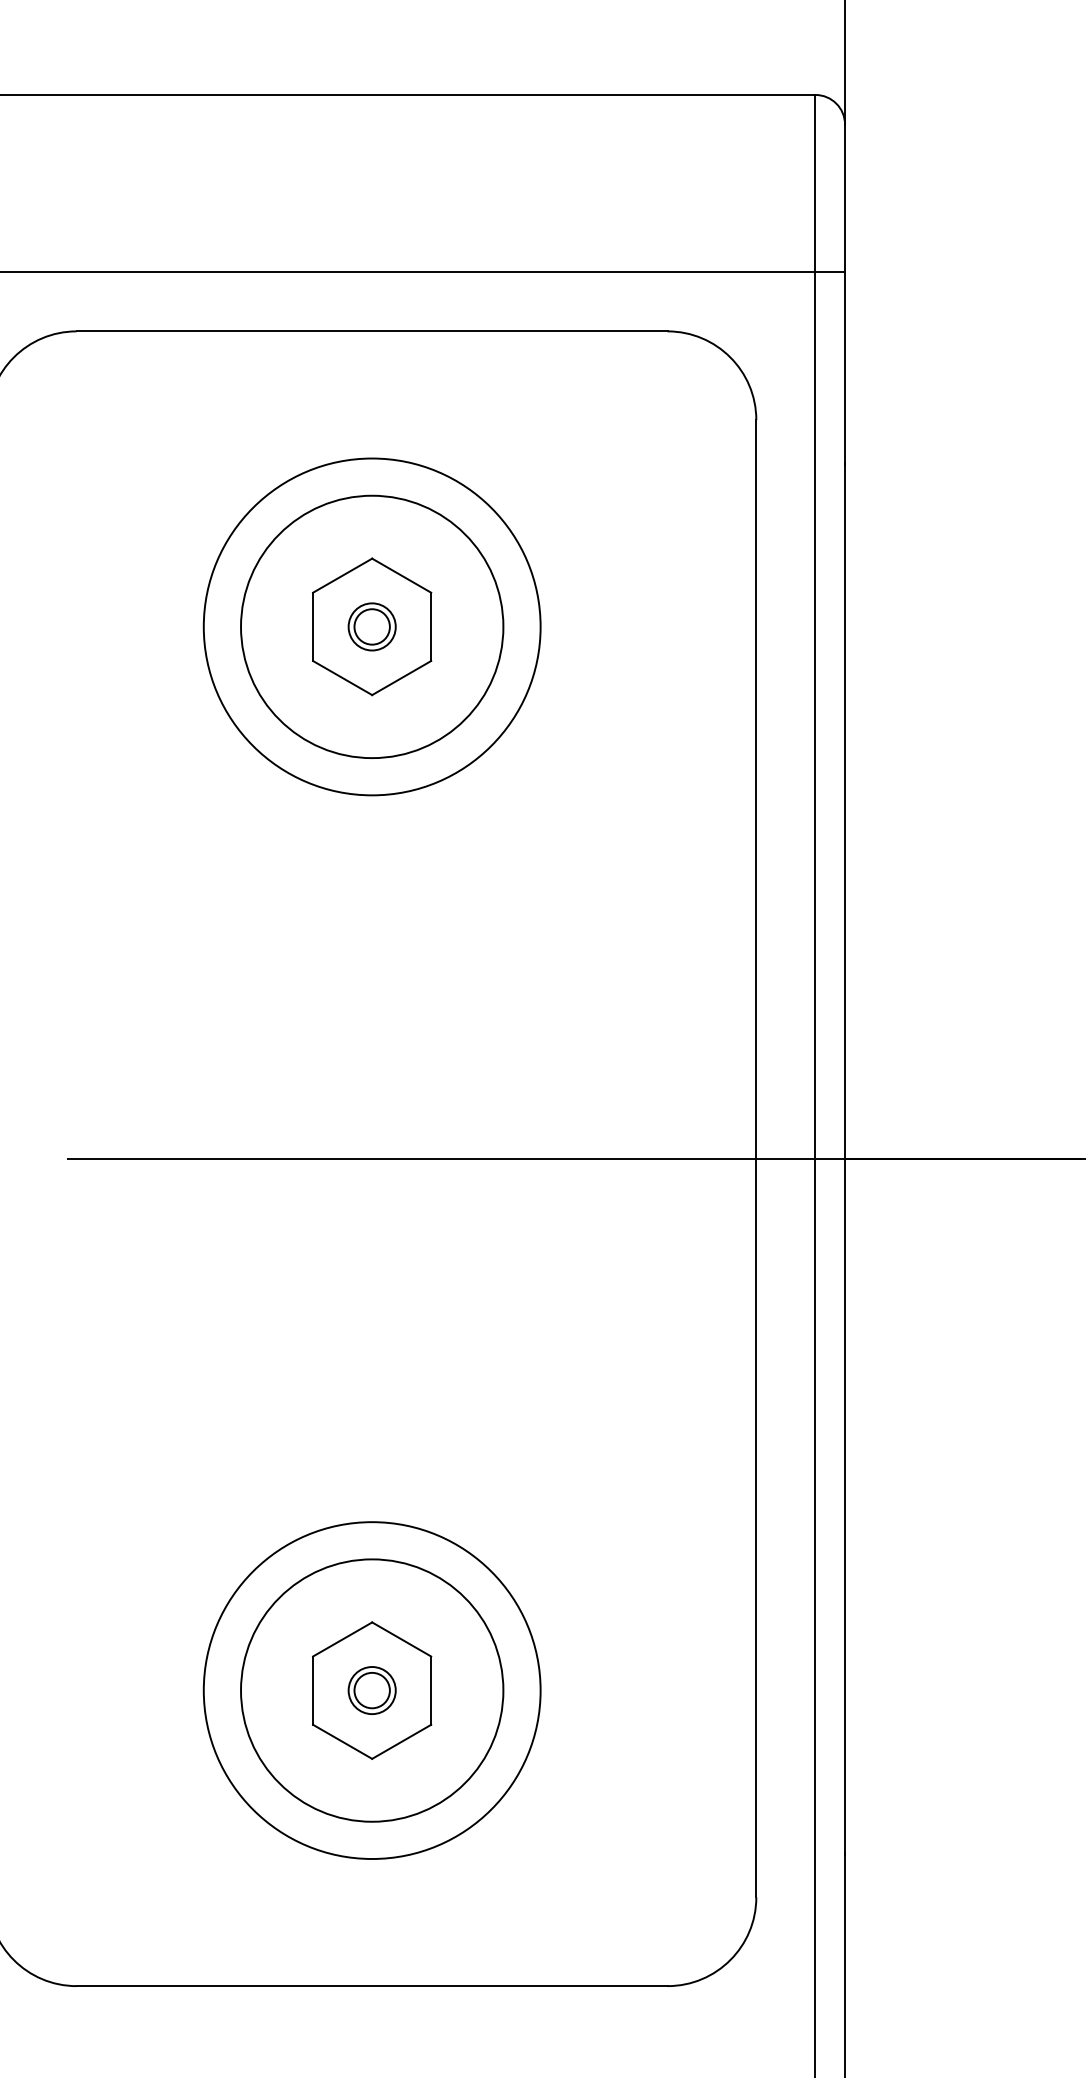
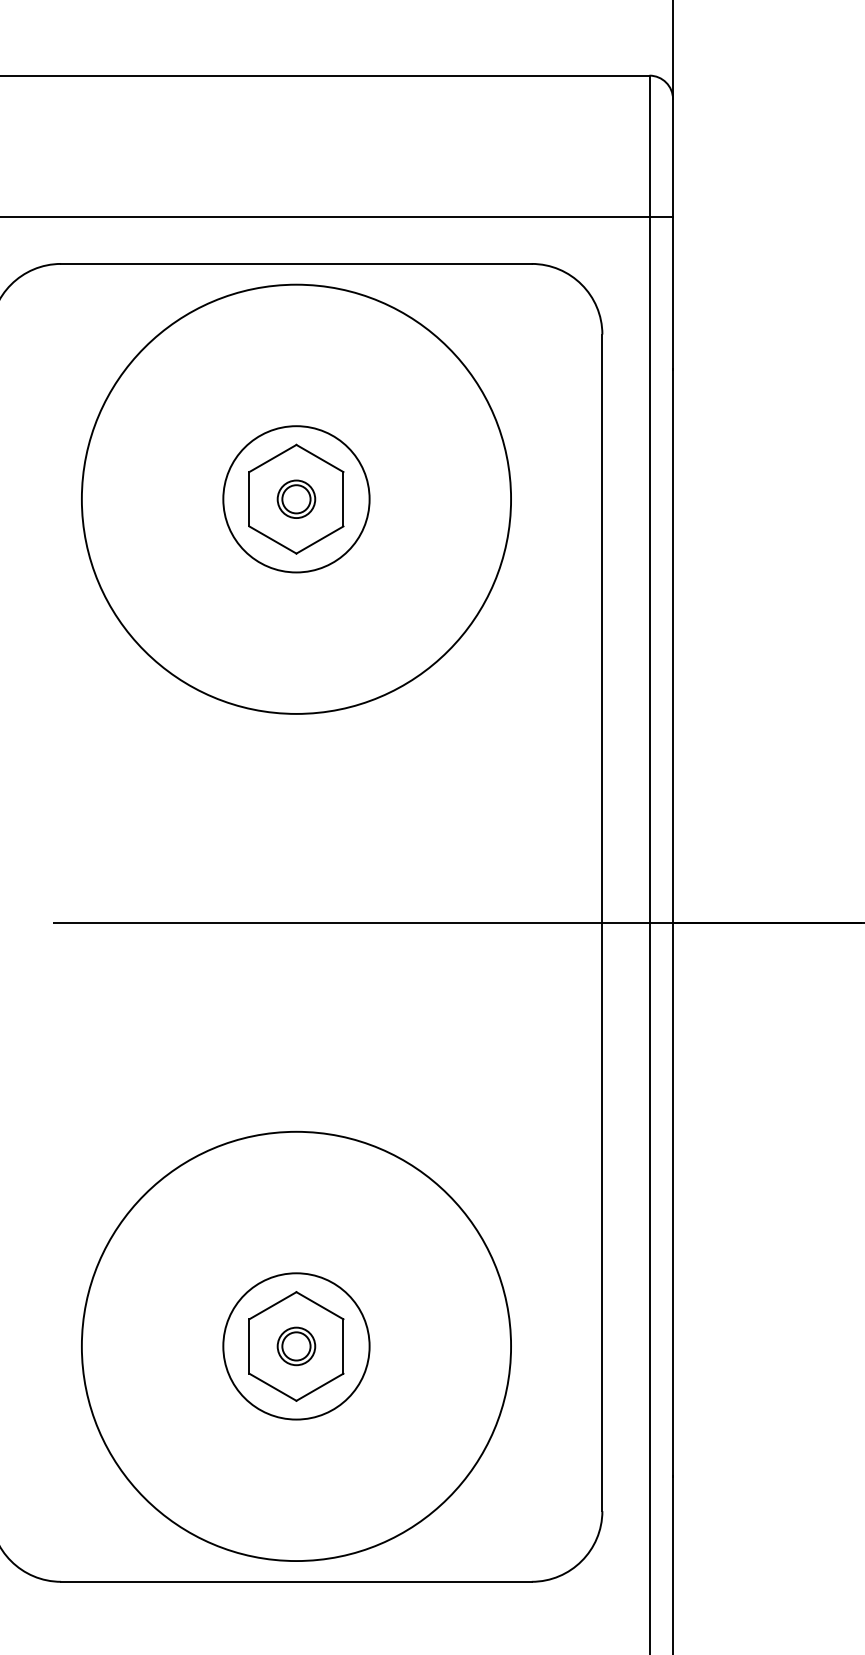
circle: (370, 625) -> (295, 498), size x0.7
circle: (372, 627) -> (296, 499), size x1.6
circle: (370, 1689) -> (295, 1345), size x0.7
circle: (372, 1690) -> (296, 1346), size x1.6

